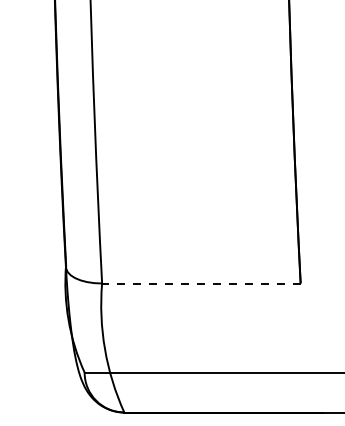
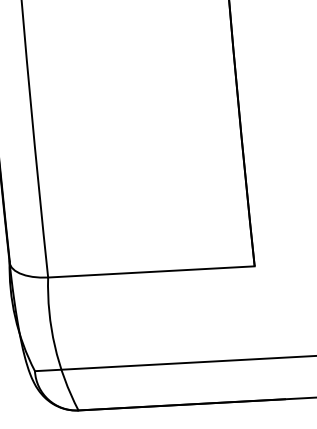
line: (200, 283) -> (150, 271), dashed -> solid

